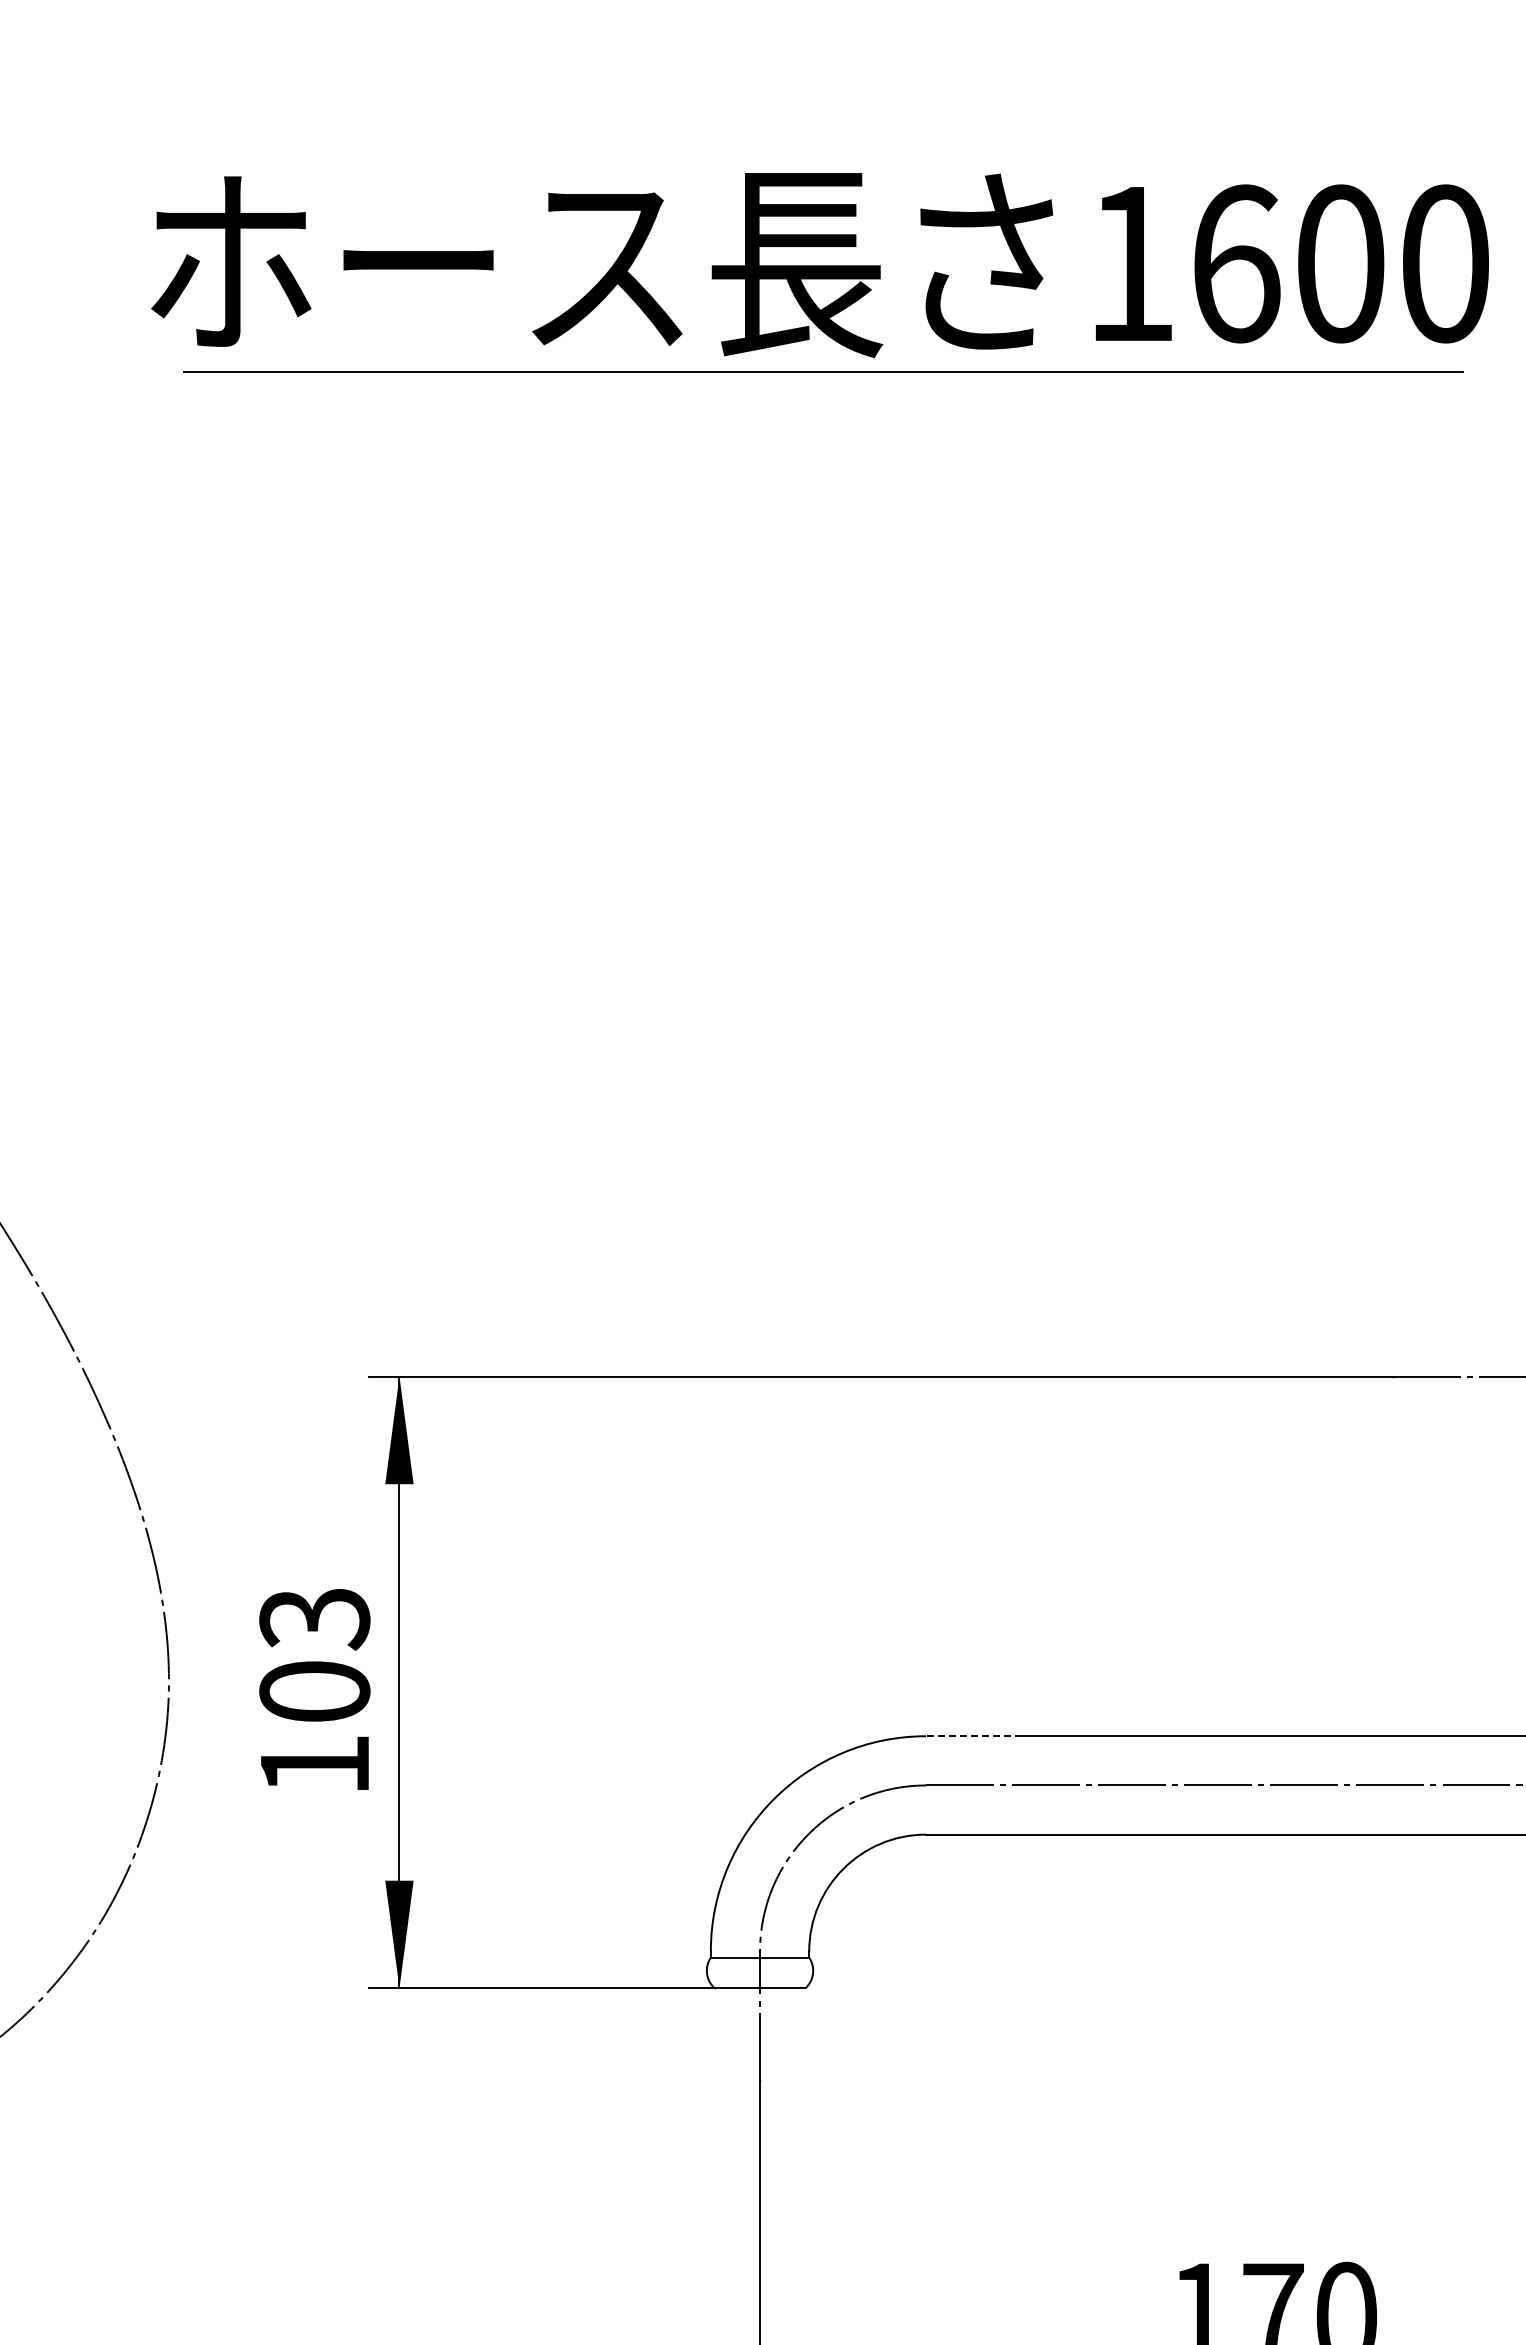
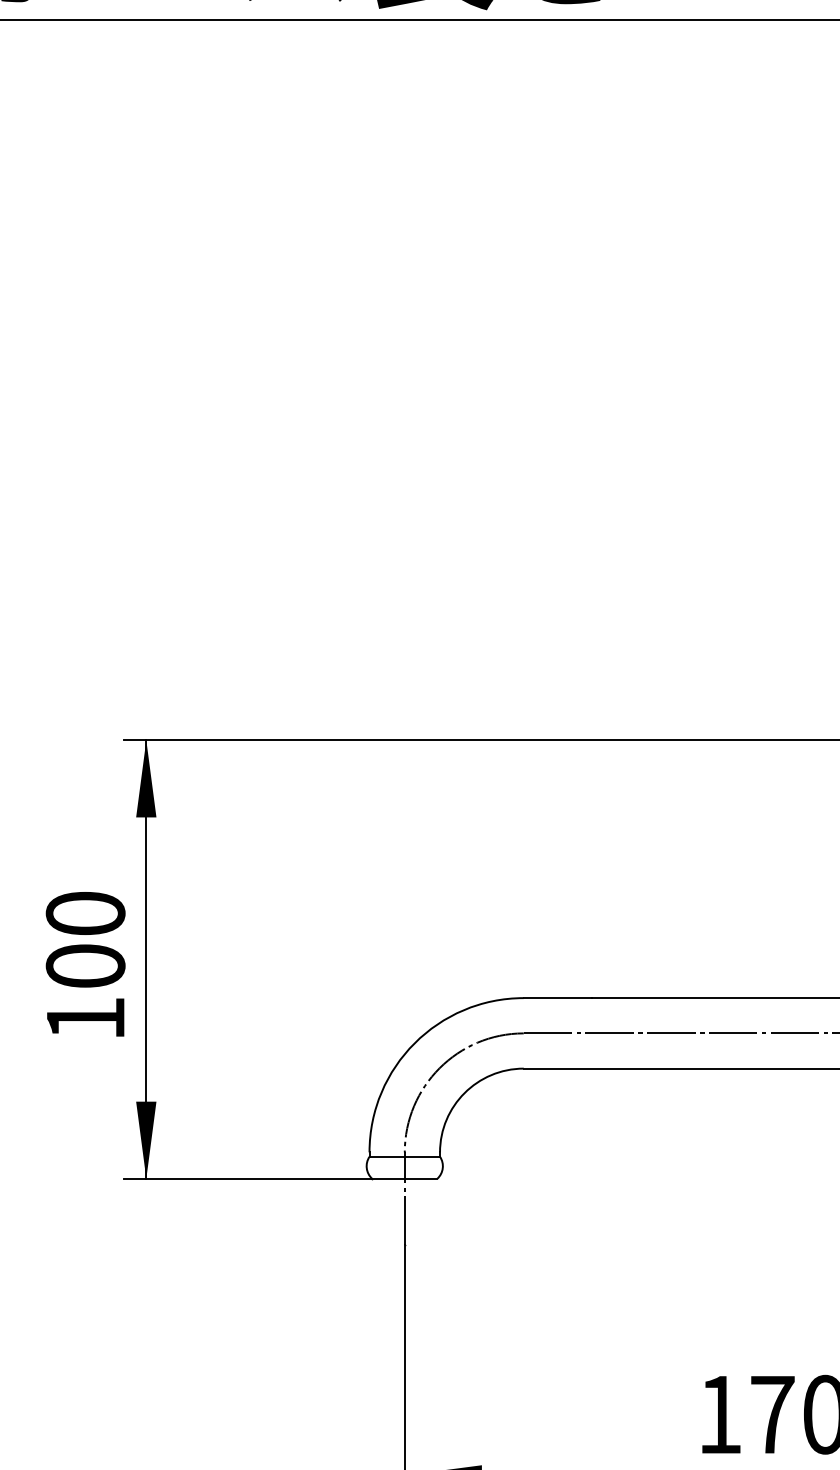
text: (314, 1619) -> (85, 914), 103 -> 100
line: (973, 1736) -> (557, 998), dashed -> solid

